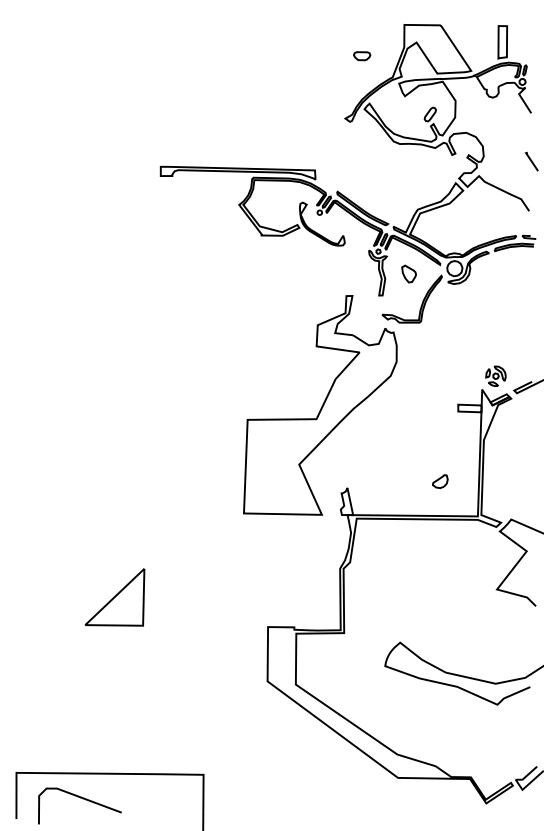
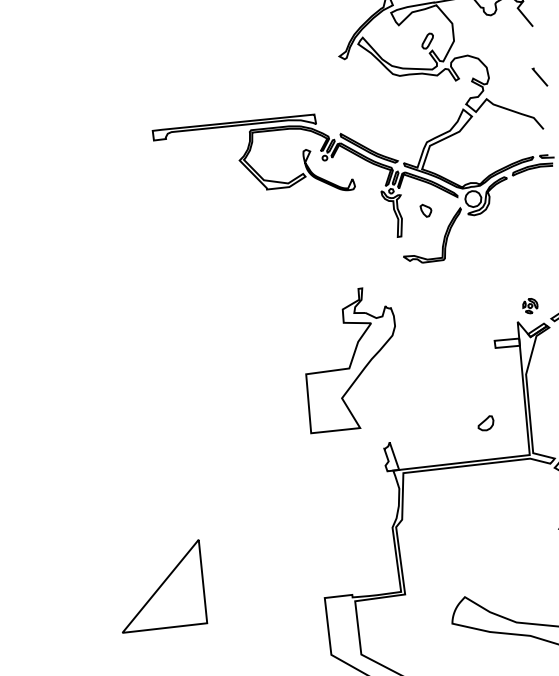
part: (408, 273) -> (425, 210), size x0.7
part: (495, 375) -> (529, 305), size x0.7
part: (320, 405) -> (350, 359), size x0.6
part: (114, 597) -> (160, 587), size x1.4

